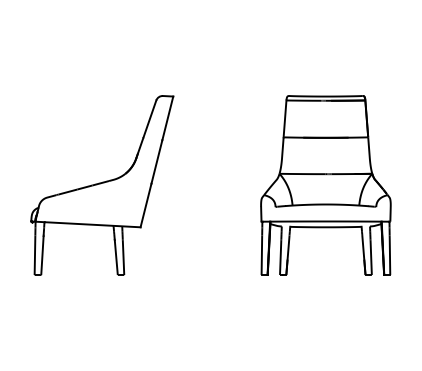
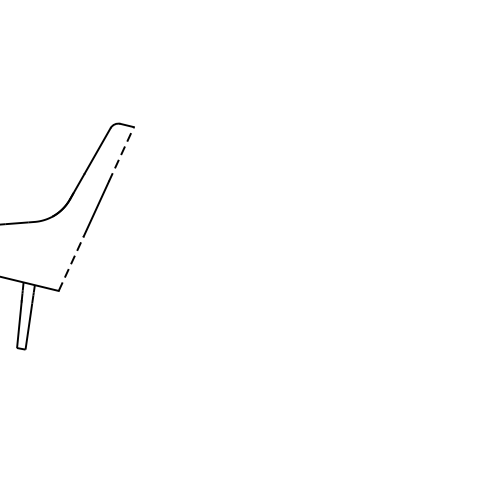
line: (167, 117) -> (121, 153), solid -> dashed
part: (325, 185) -> (312, 281), removed
line: (146, 205) -> (71, 263), solid -> dashed

